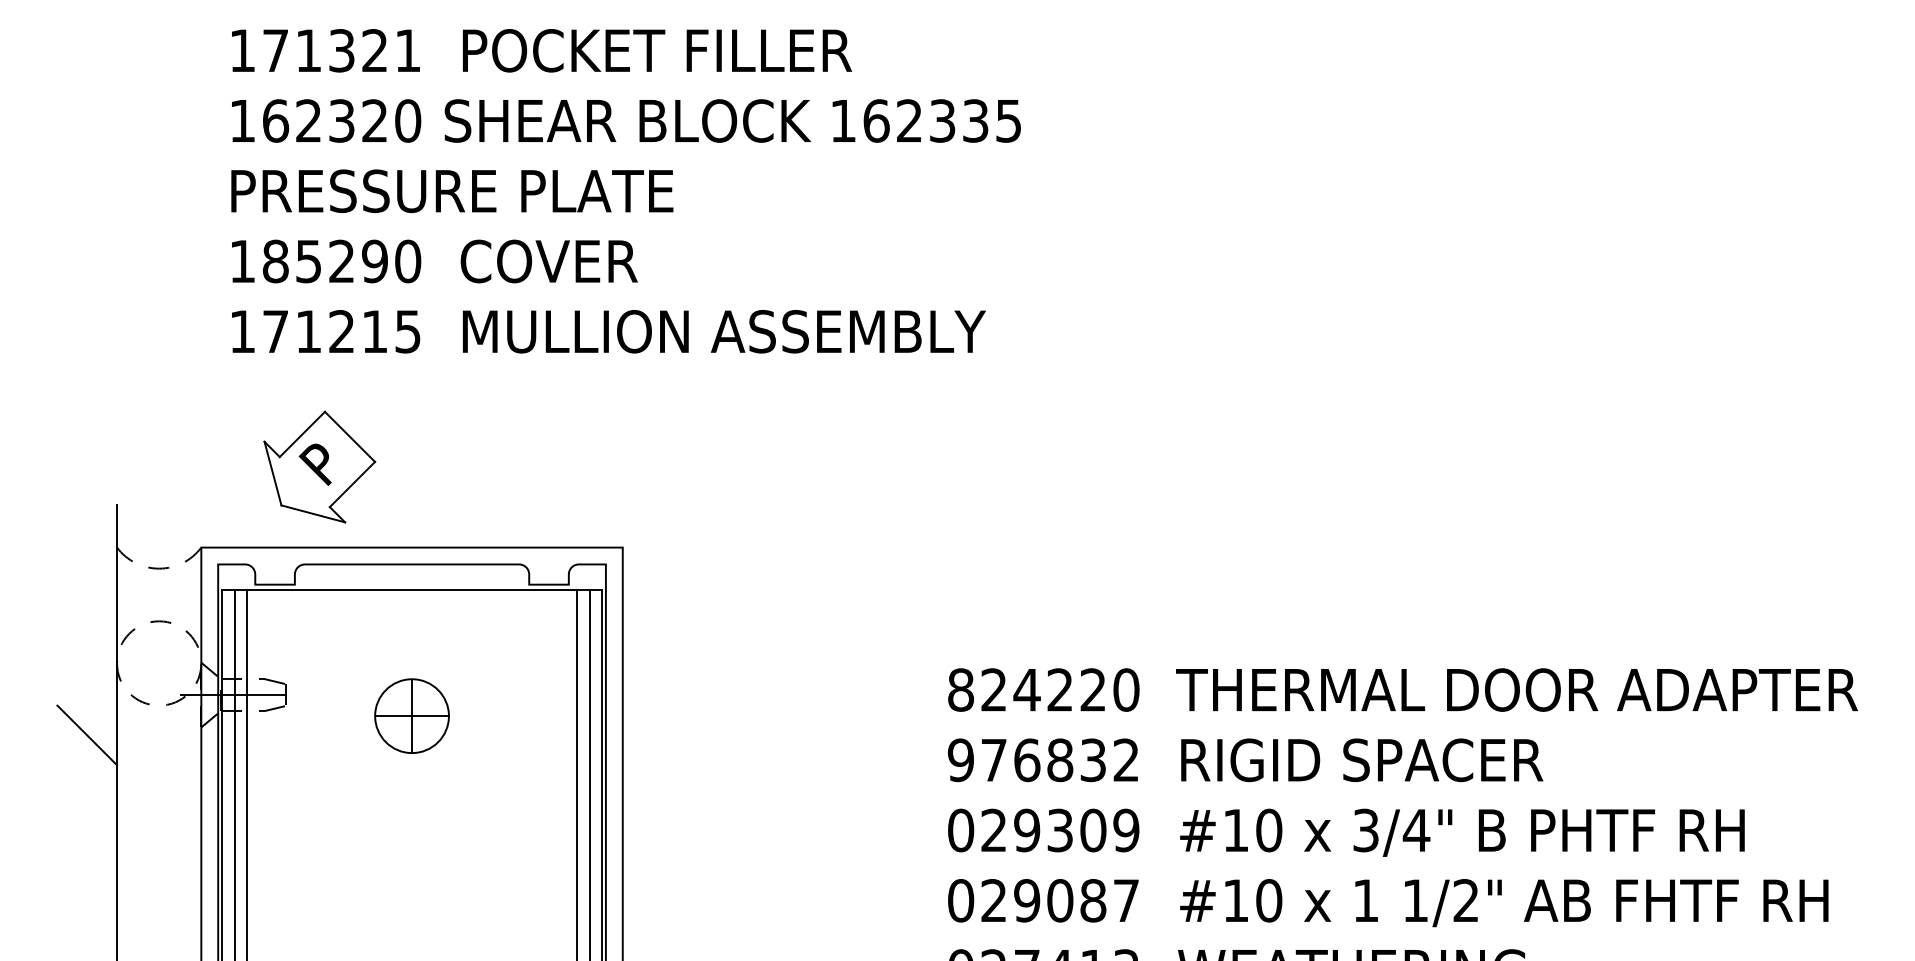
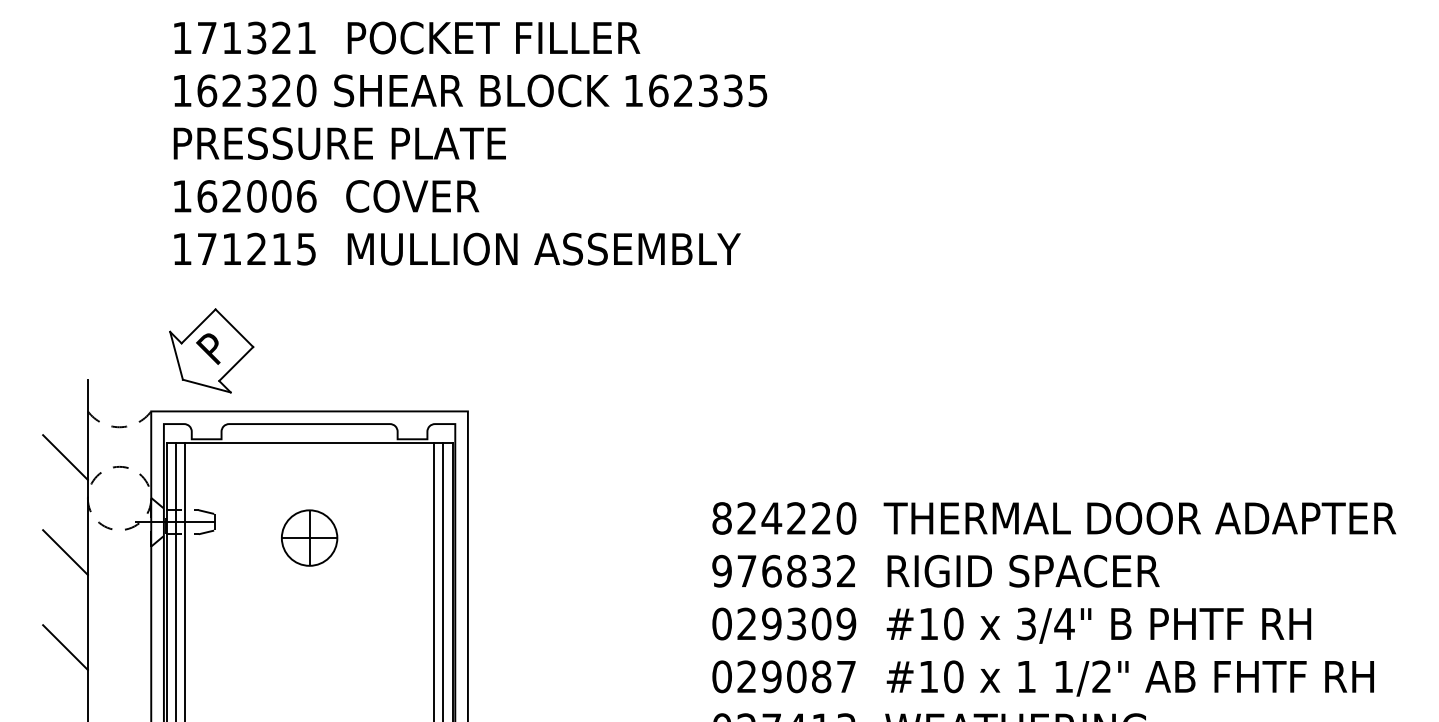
text: (341, 261) -> (256, 196), 185290 -> 162006
part: (319, 466) -> (211, 350), moved
line: (87, 608) -> (65, 457), added
line: (87, 861) -> (65, 647), added

